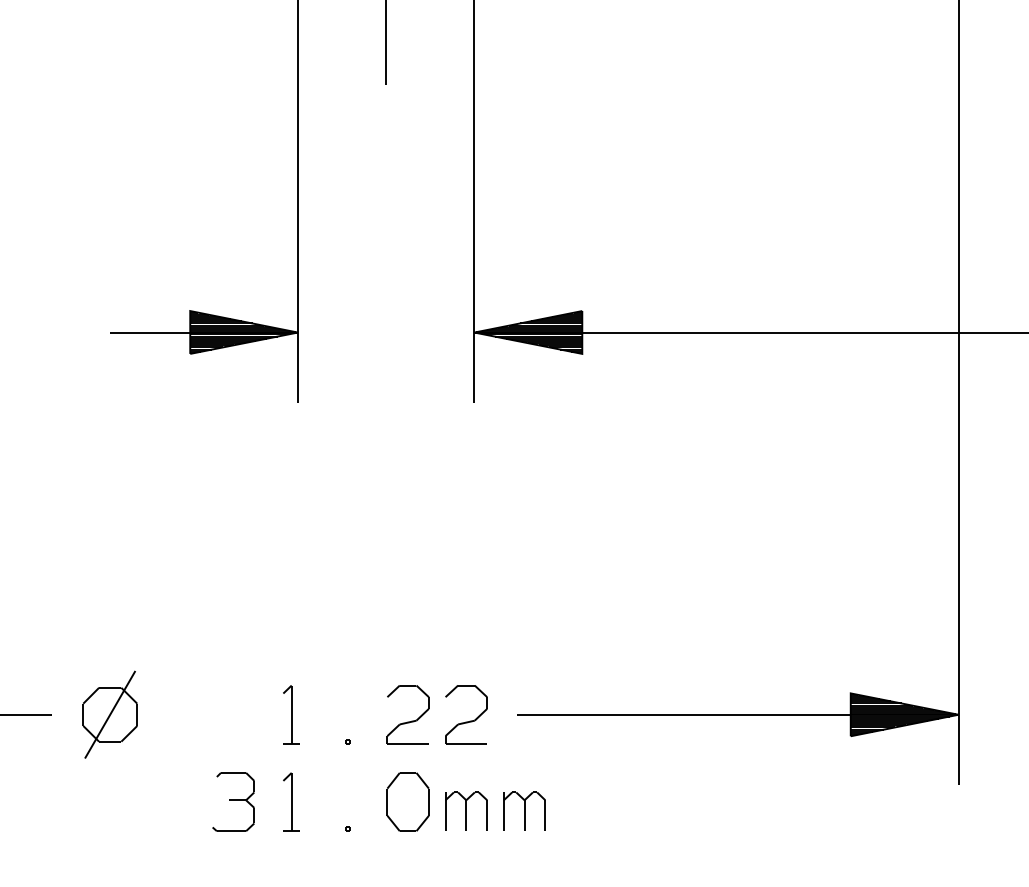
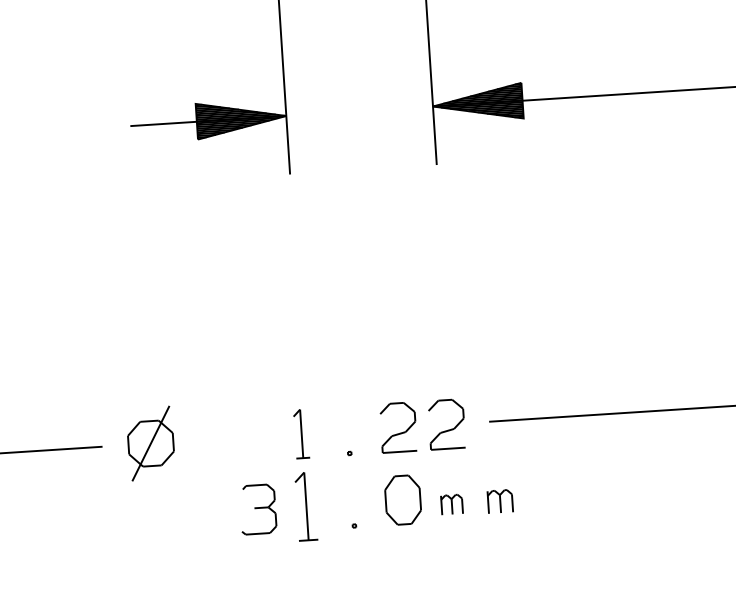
part: (291, 801) -> (306, 505), size x1.4
part: (466, 810) -> (452, 504), size x0.6
part: (524, 810) -> (500, 500), size x0.7

